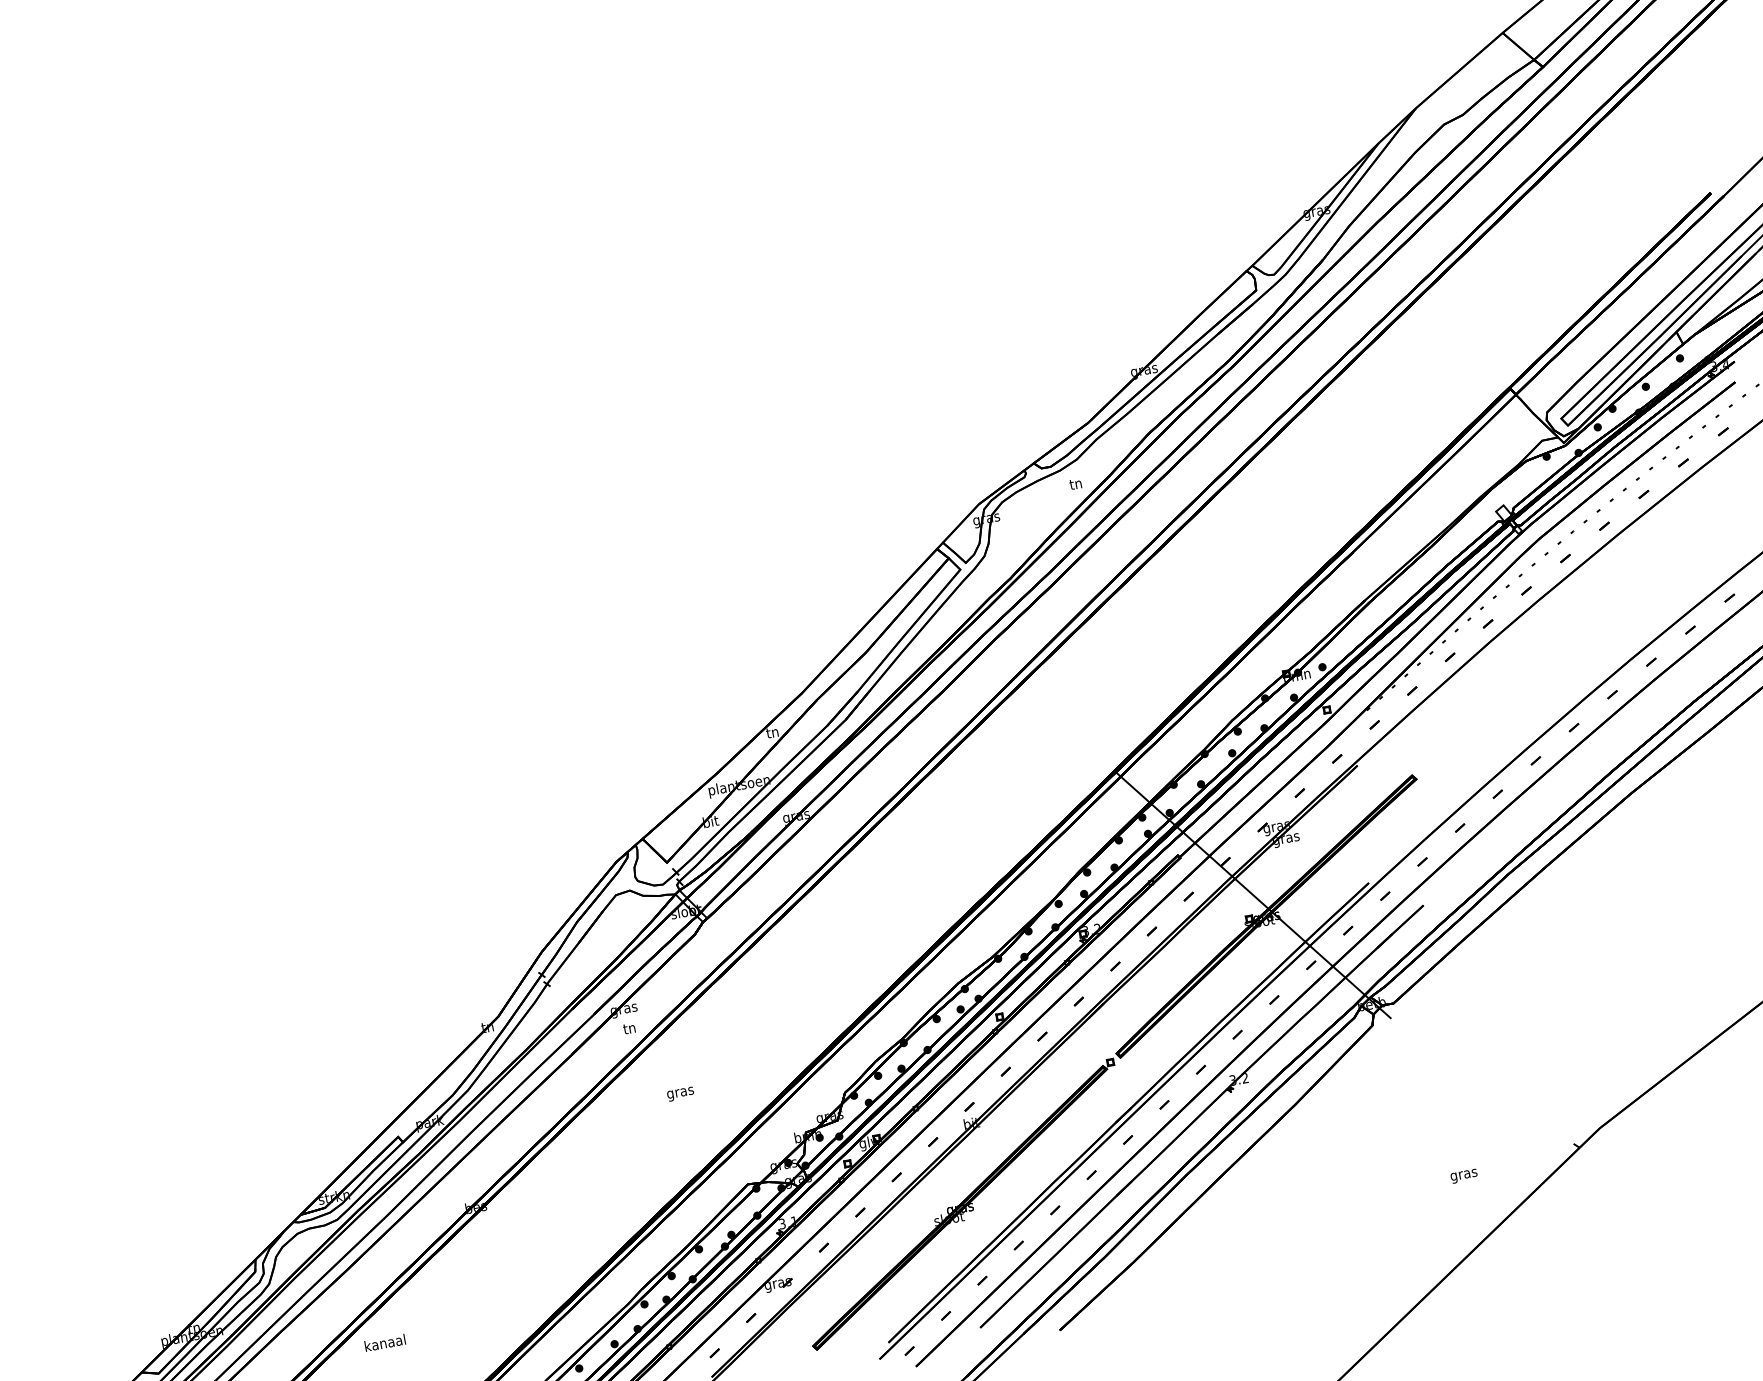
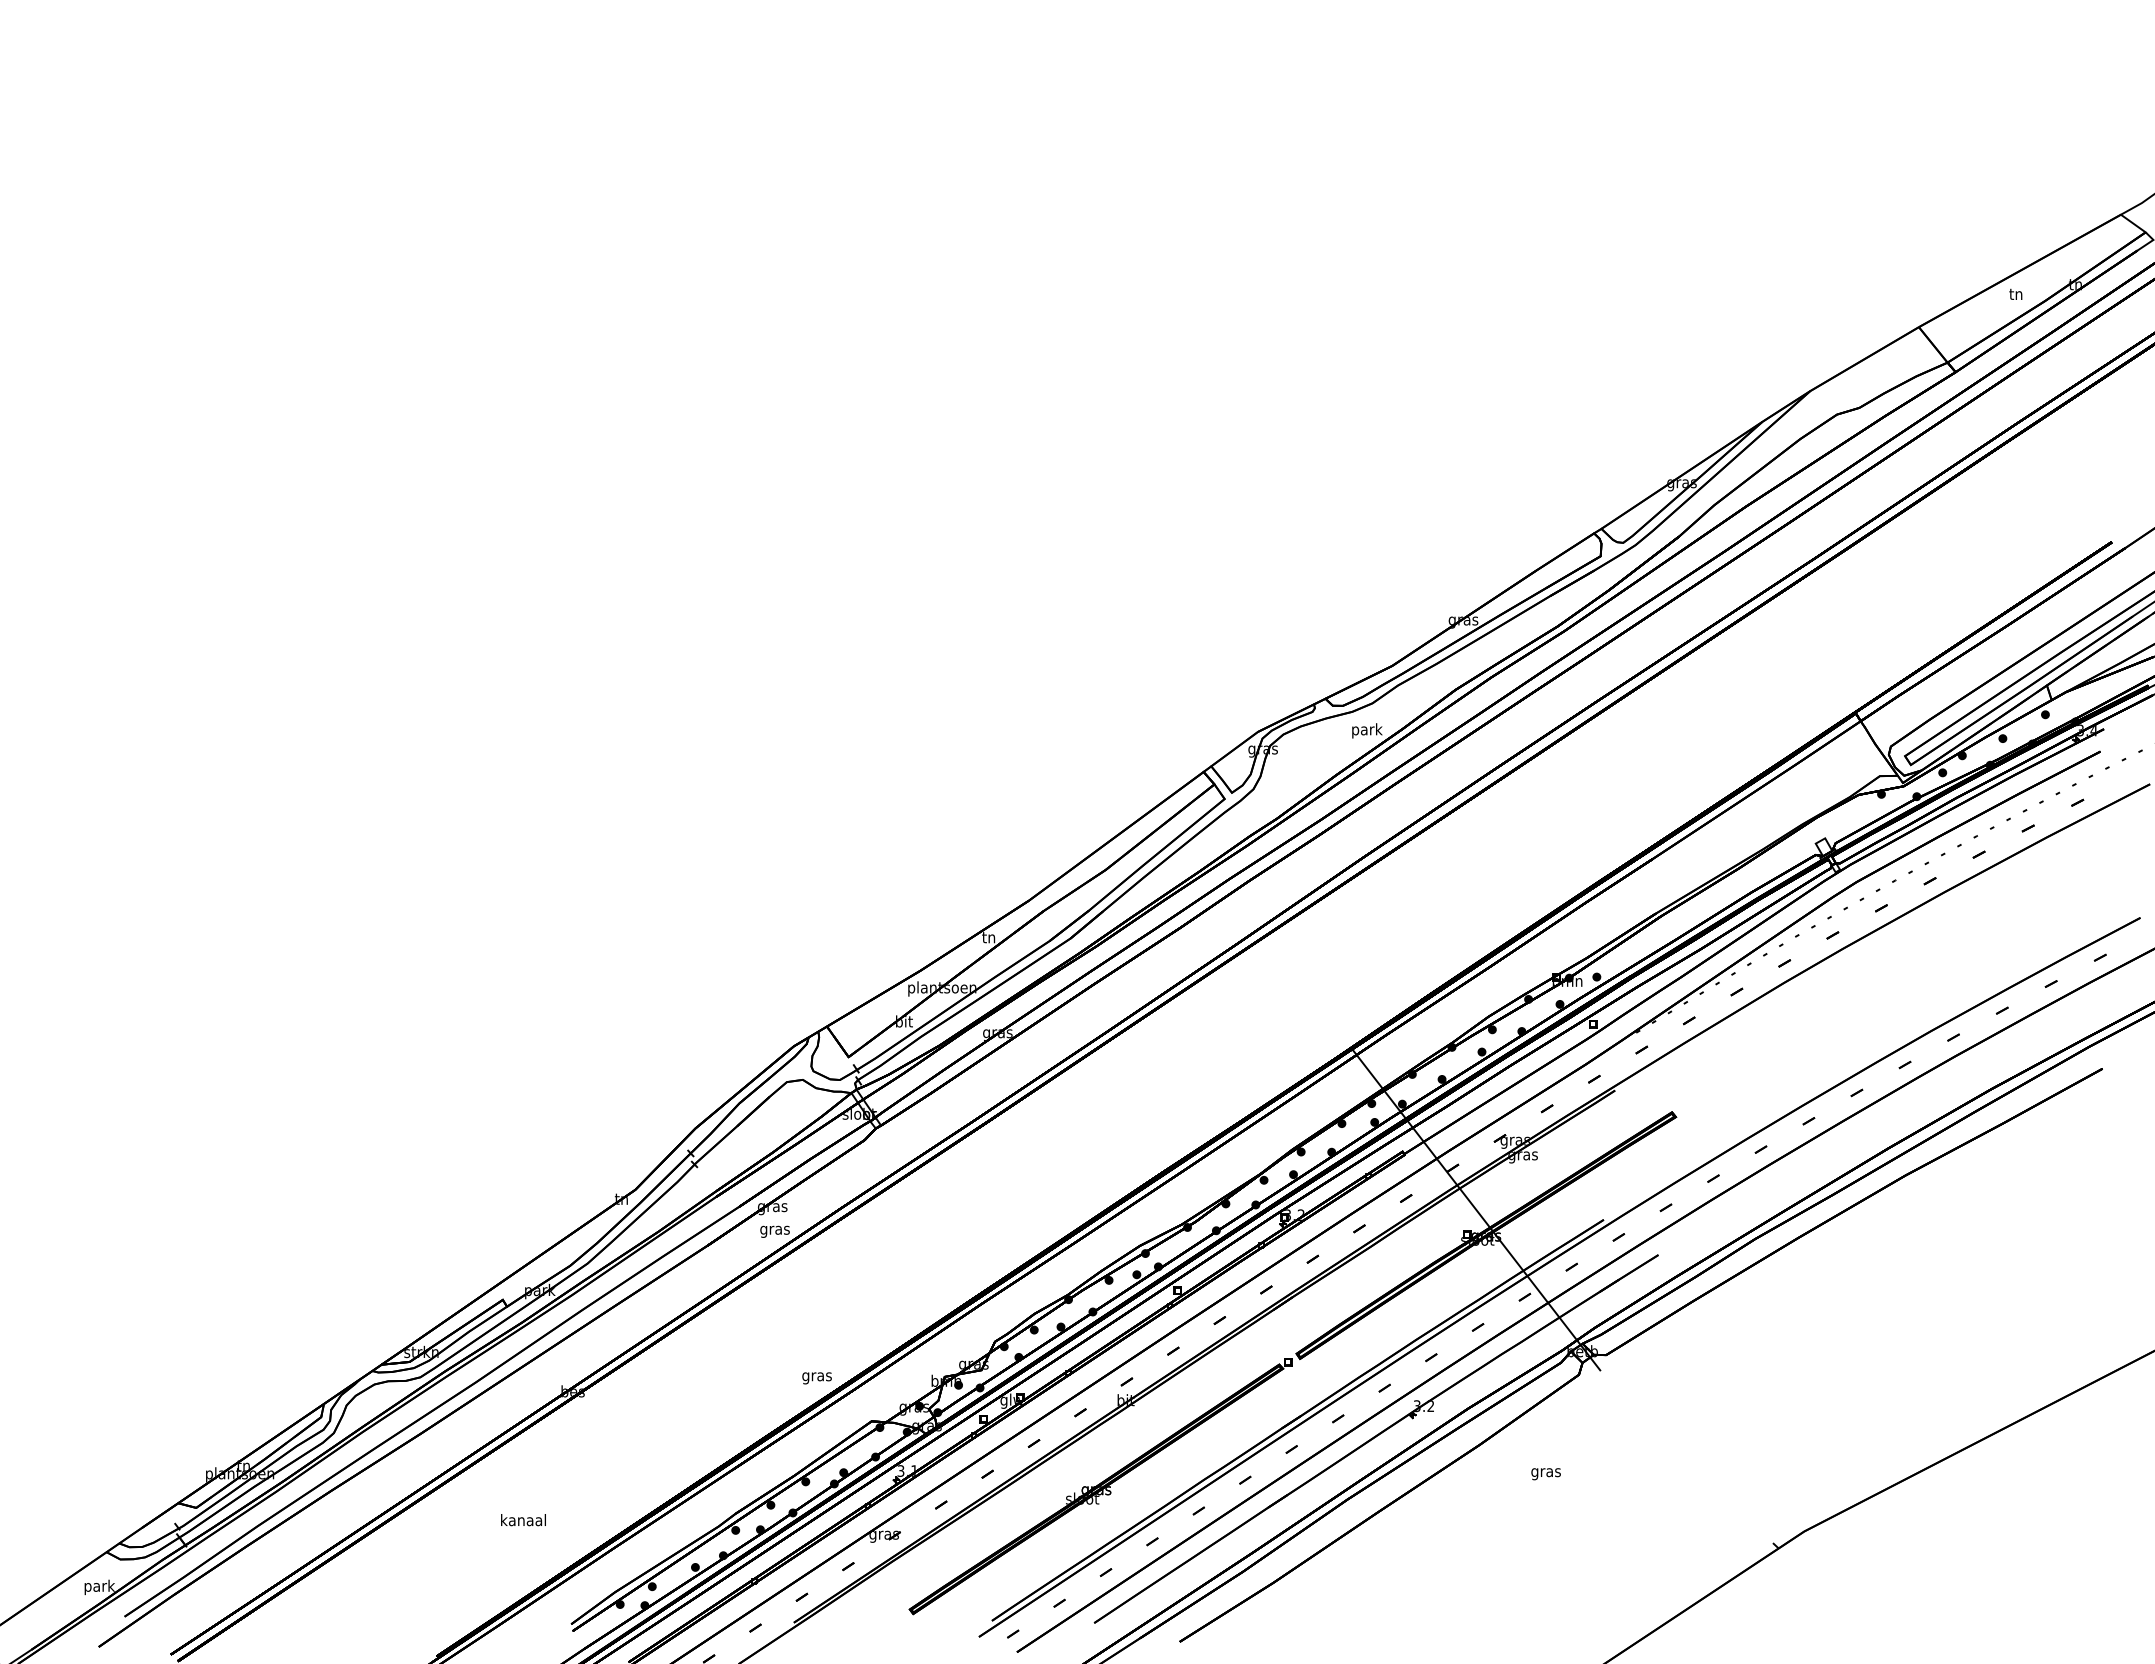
text: (1076, 484) -> (1367, 730), tn -> park
text: (629, 1029) -> (774, 1230), tn -> gras
text: (680, 1094) -> (816, 1378), moved
text: (1463, 1176) -> (1545, 1474), moved
text: (385, 1343) -> (523, 1520), moved

